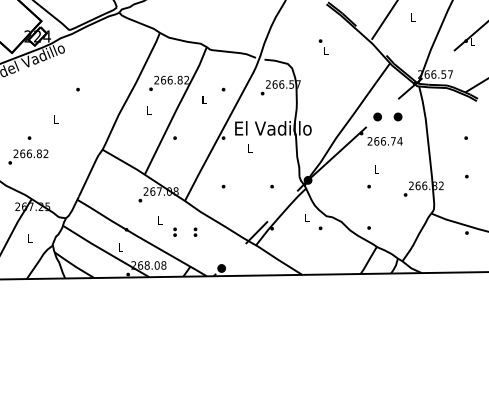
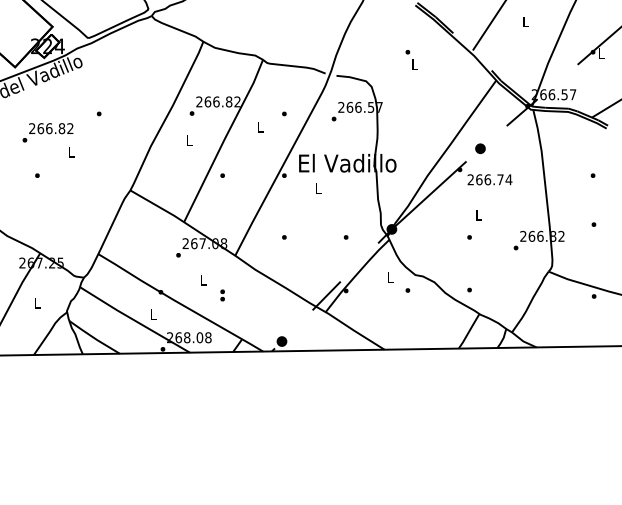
part: (398, 116) -> (506, 148), removed
text: (28, 156) -> (47, 132), moved
part: (195, 232) -> (248, 295), removed

